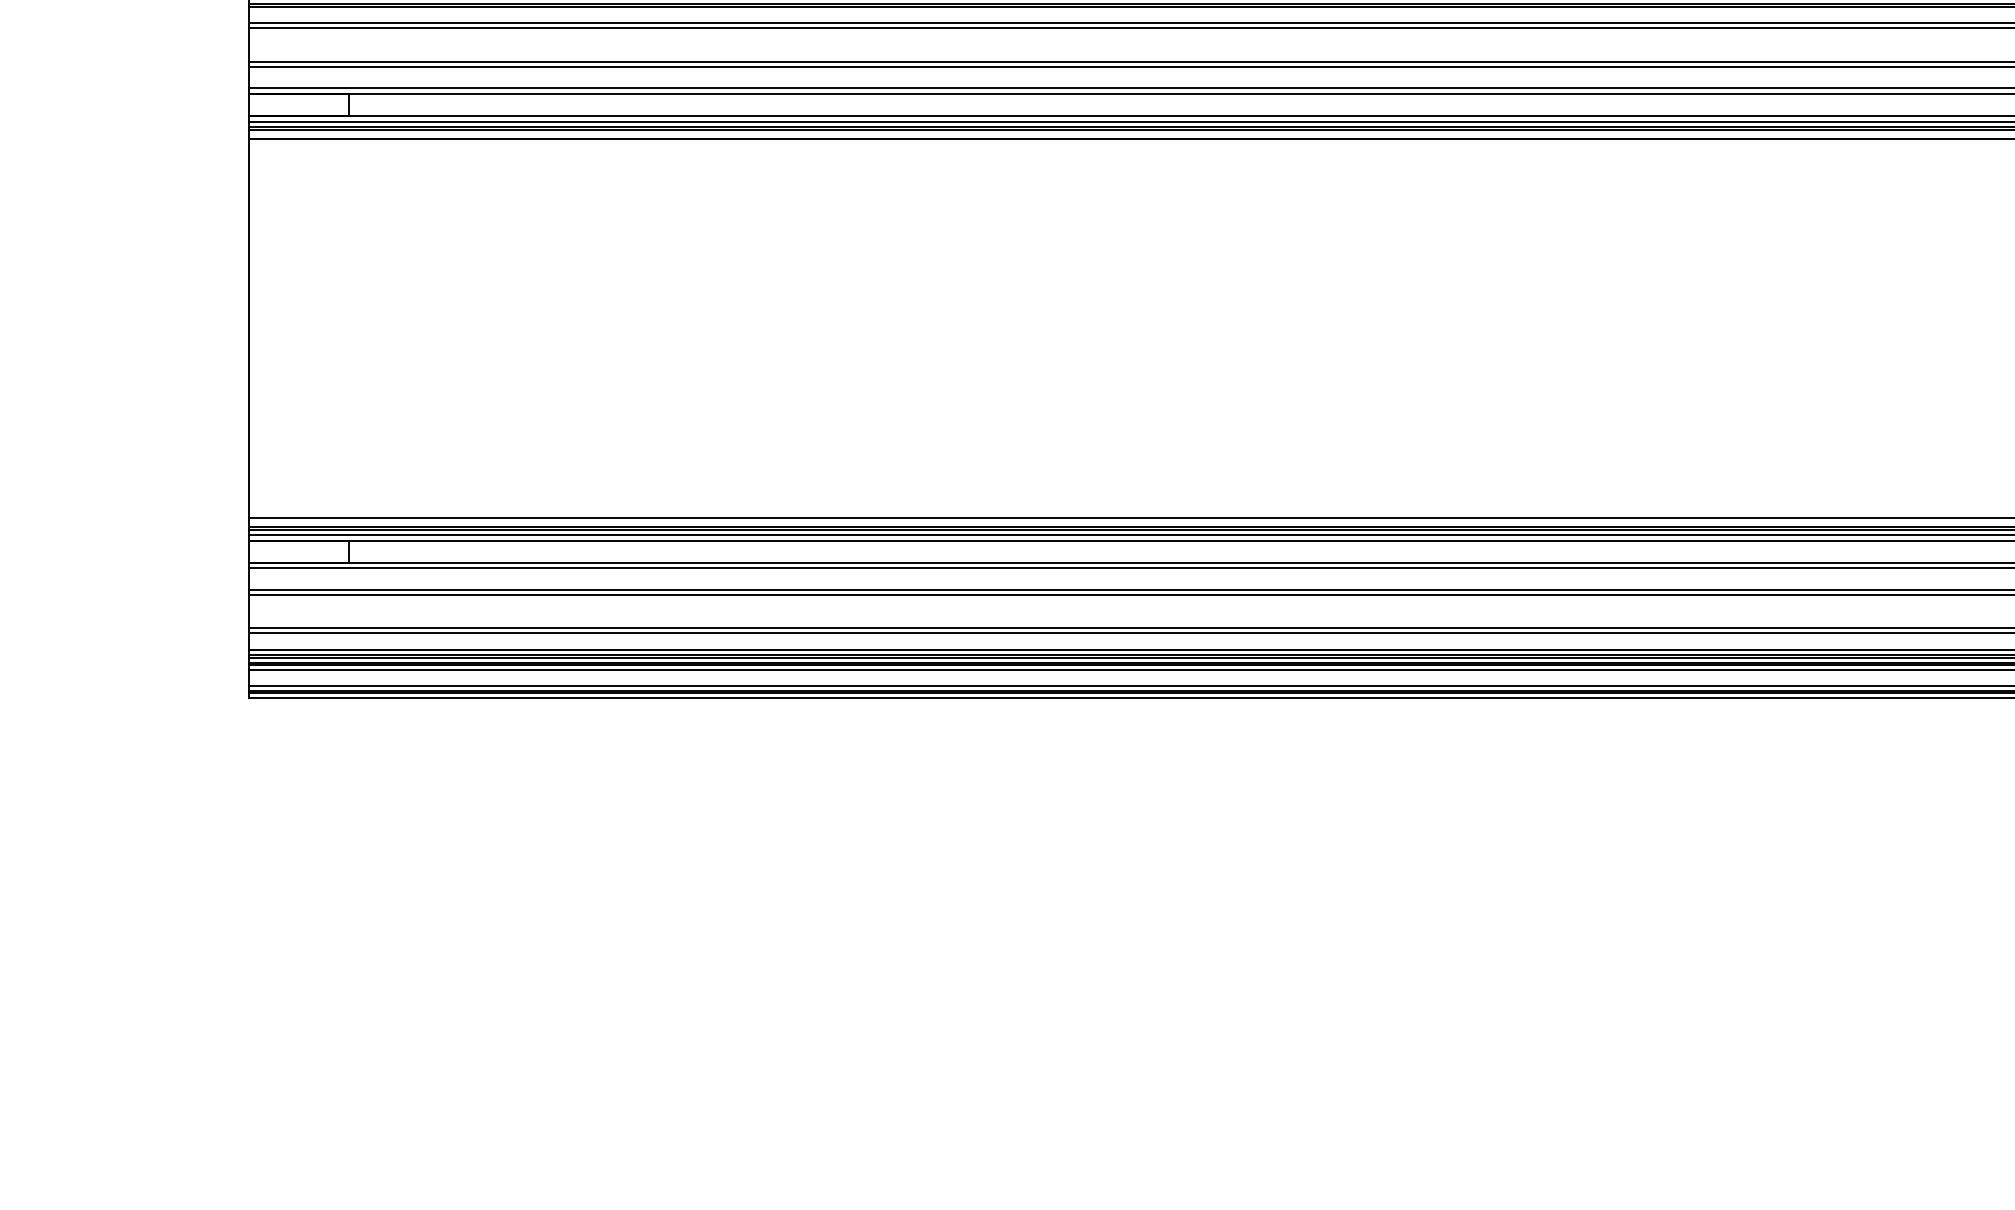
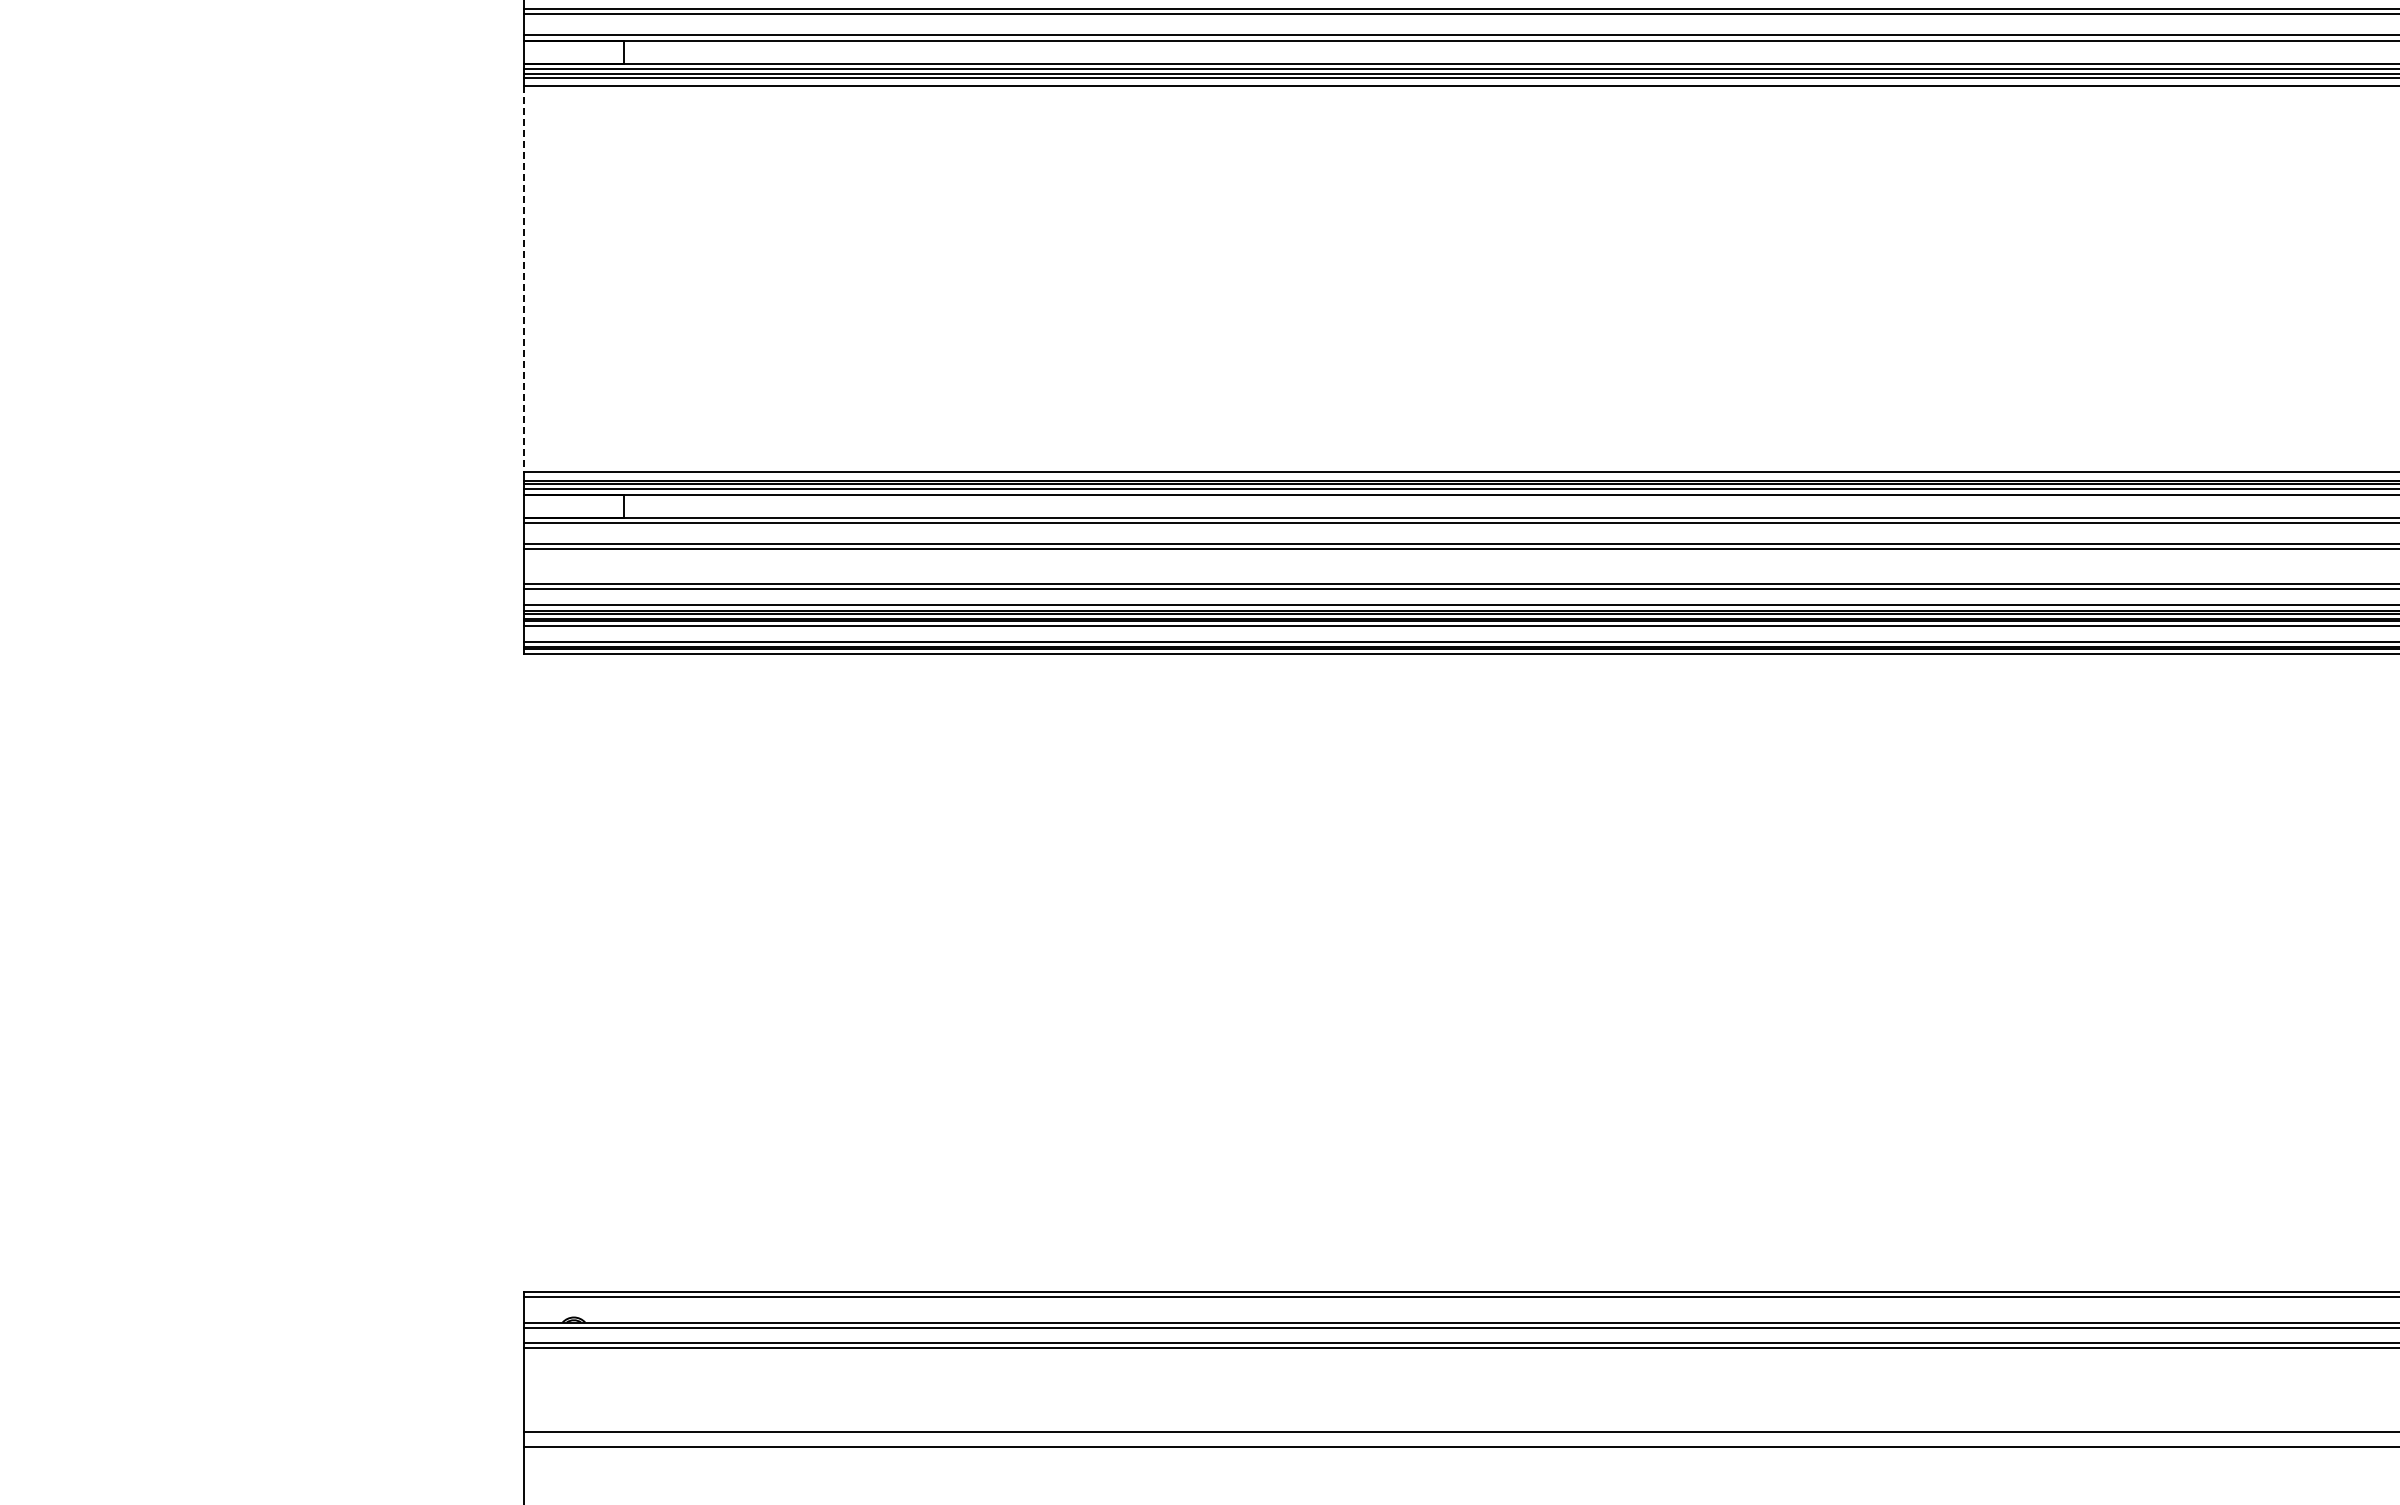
line: (249, 328) -> (523, 279), solid -> dashed

